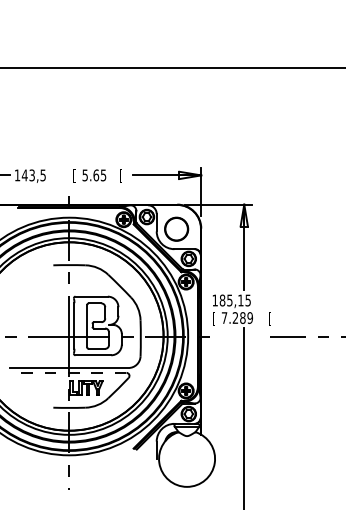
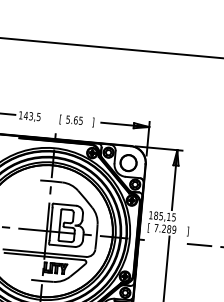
text: (120, 175) -> (92, 121), [ -> ]
text: (269, 318) -> (187, 231), [ -> ]
line: (68, 372) -> (43, 256), dashed -> solid

